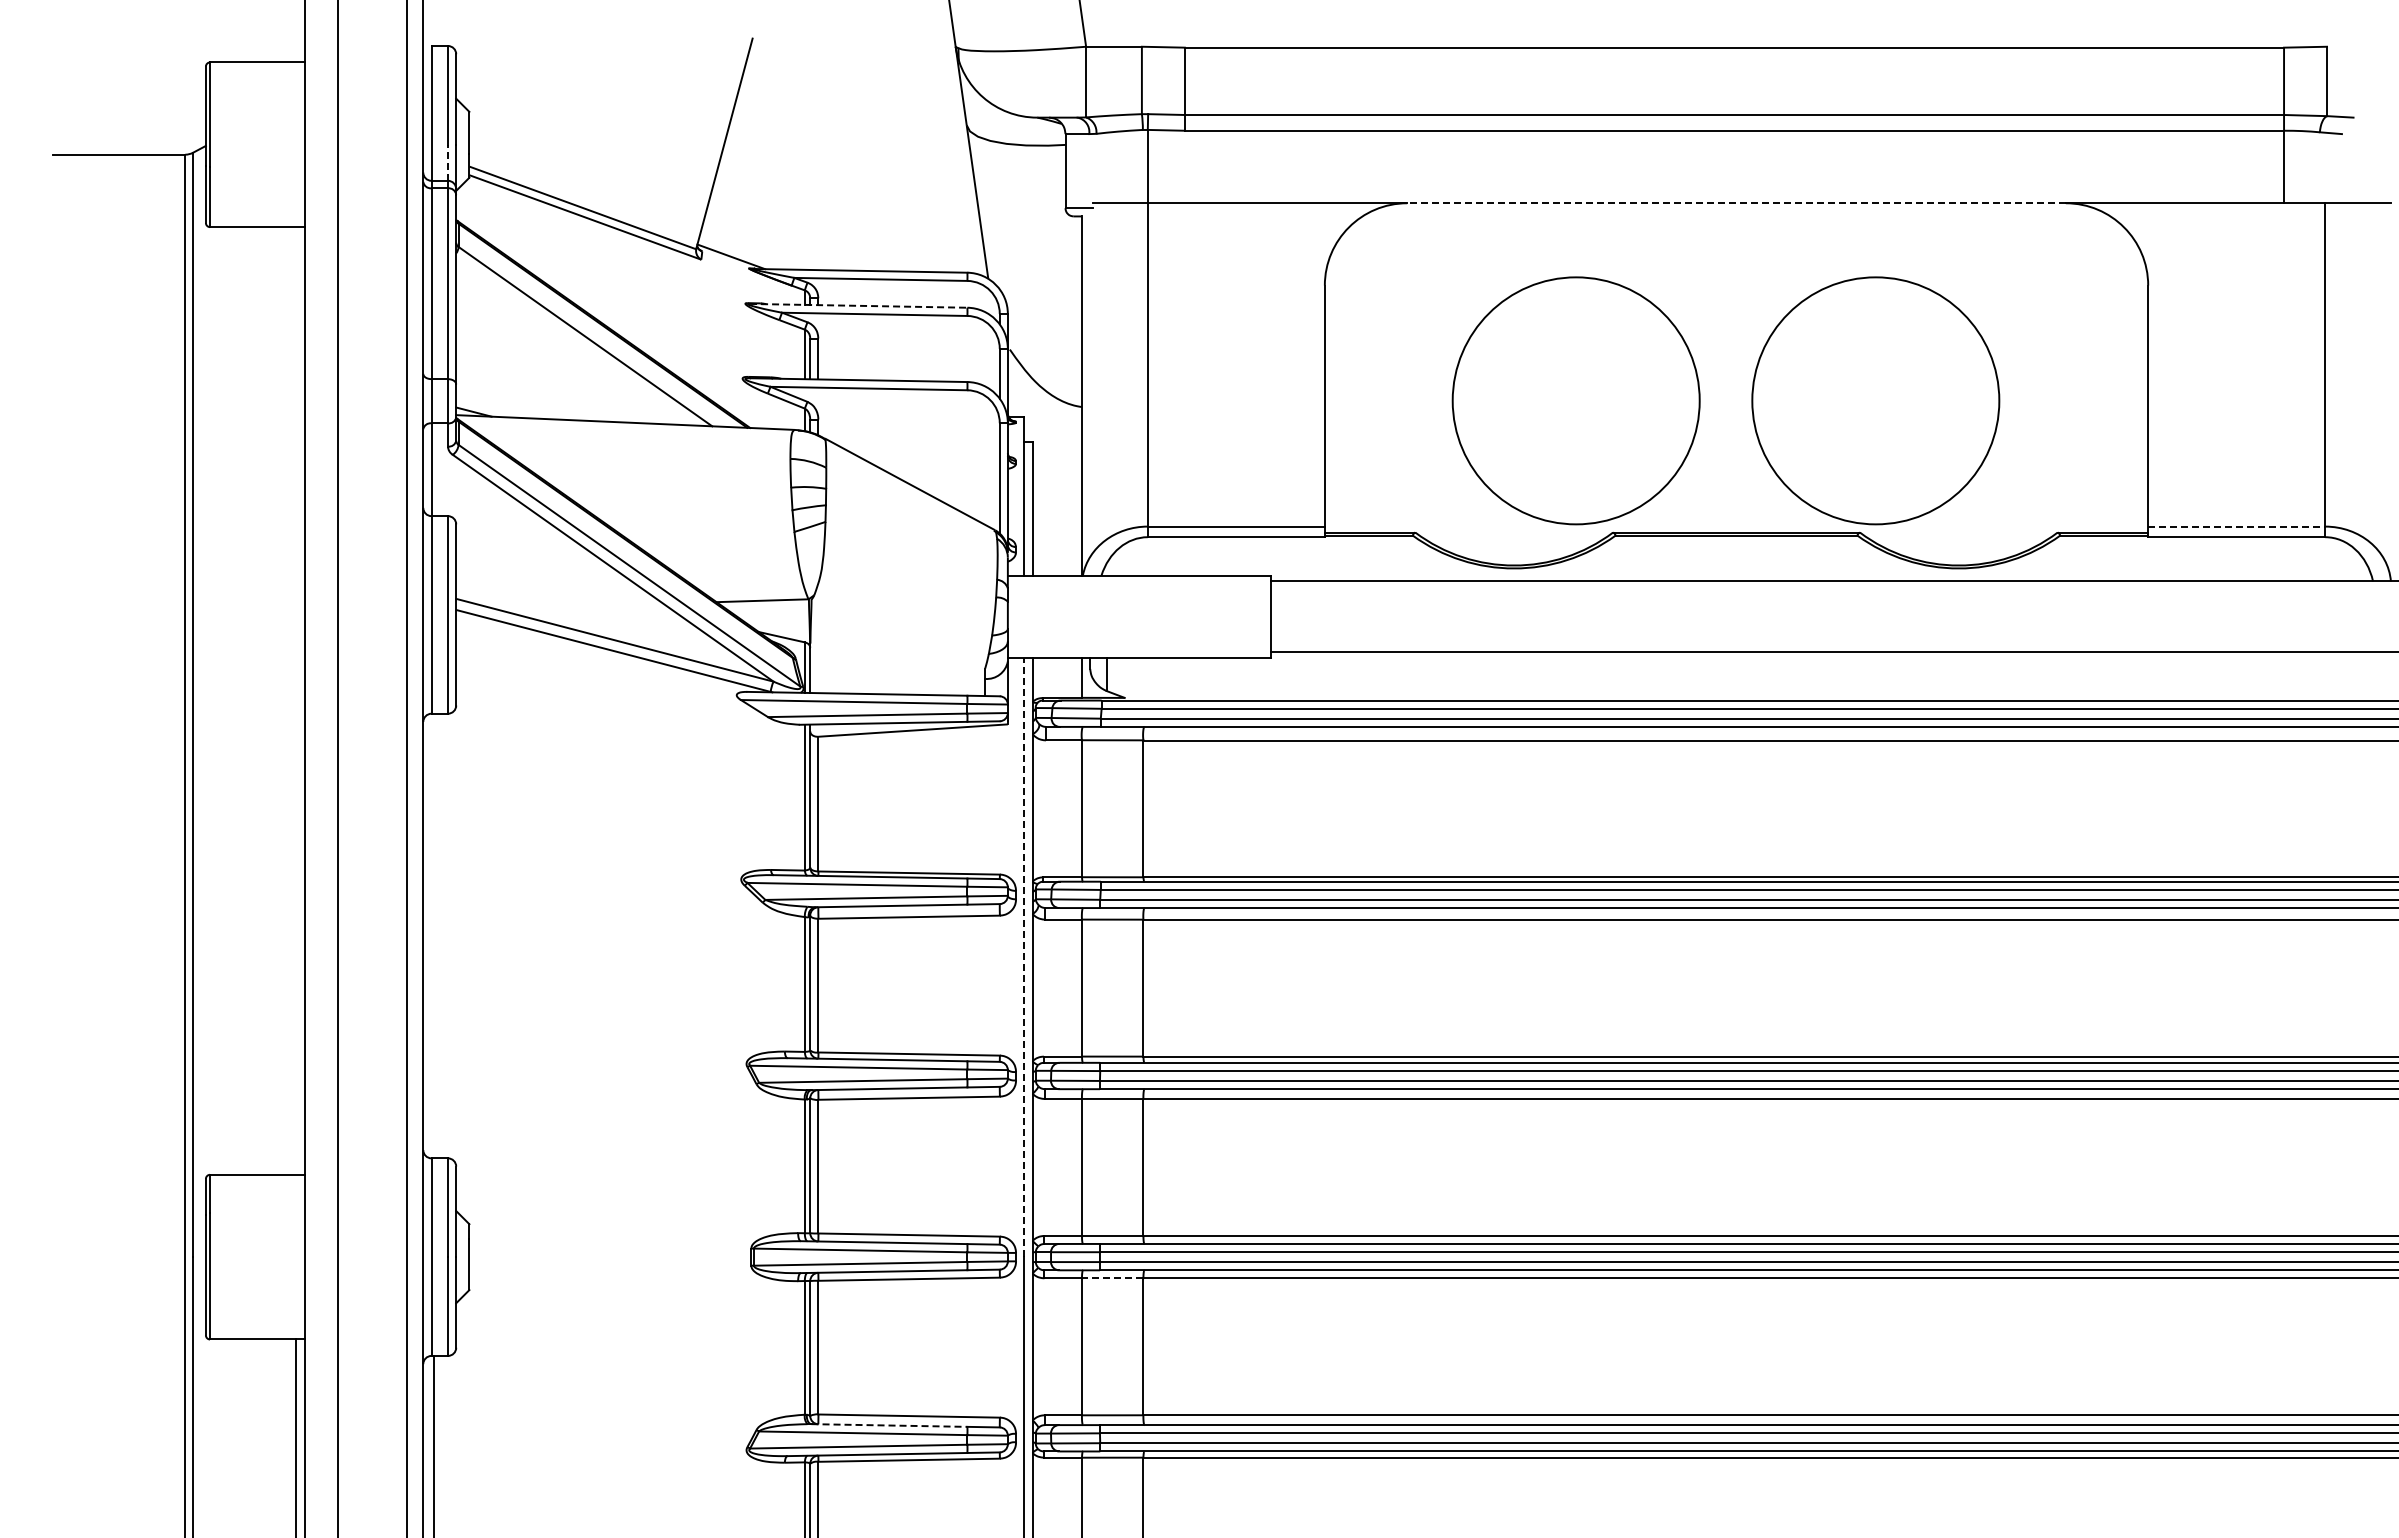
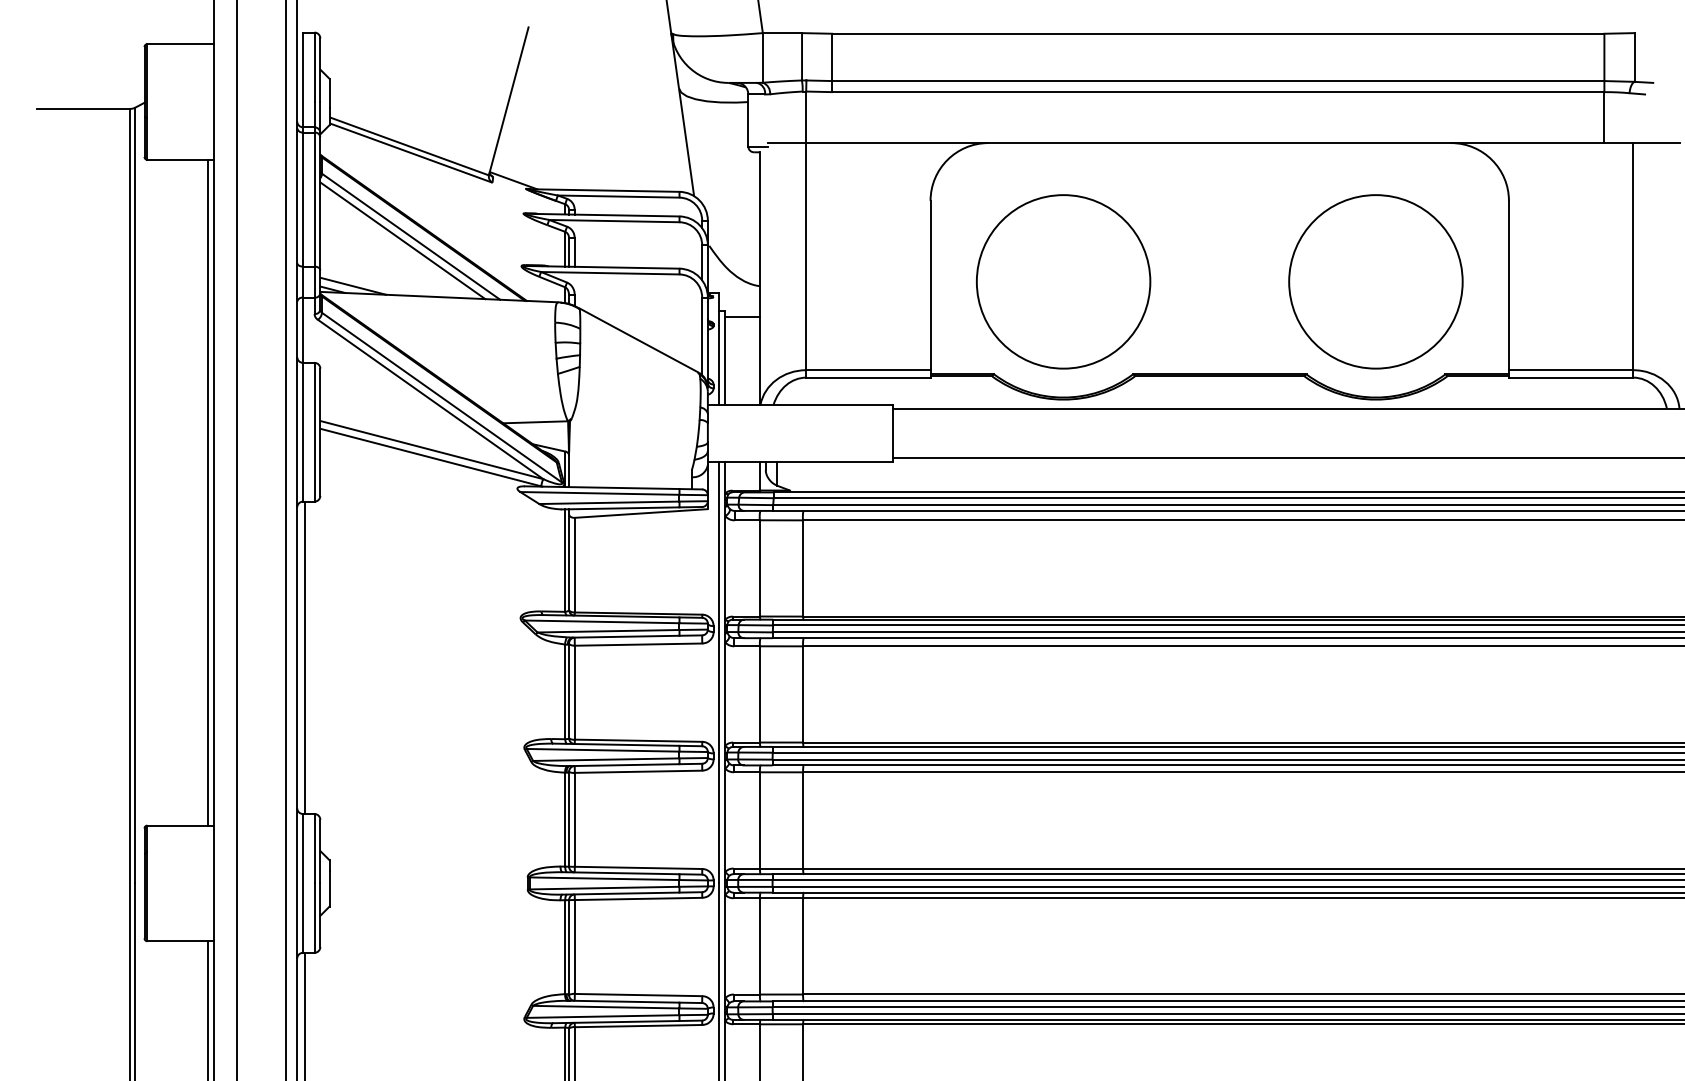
line: (447, 162) -> (314, 114), dashed -> solid
line: (1736, 203) -> (1219, 143), dashed -> solid
line: (858, 305) -> (602, 214), dashed -> solid
line: (573, 342) -> (402, 240), added
circle: (1575, 400) -> (1063, 281), moved
circle: (1875, 400) -> (1375, 281), moved
line: (502, 407) -> (352, 286), added
line: (1056, 450) -> (742, 316), added
line: (2236, 526) -> (1570, 370), dashed -> solid
line: (295, 700) -> (207, 492), added
line: (434, 935) -> (305, 657), added
line: (1024, 957) -> (719, 672), dashed -> solid
line: (1112, 1278) -> (781, 898), dashed -> solid
line: (889, 1425) -> (624, 1001), dashed -> solid

